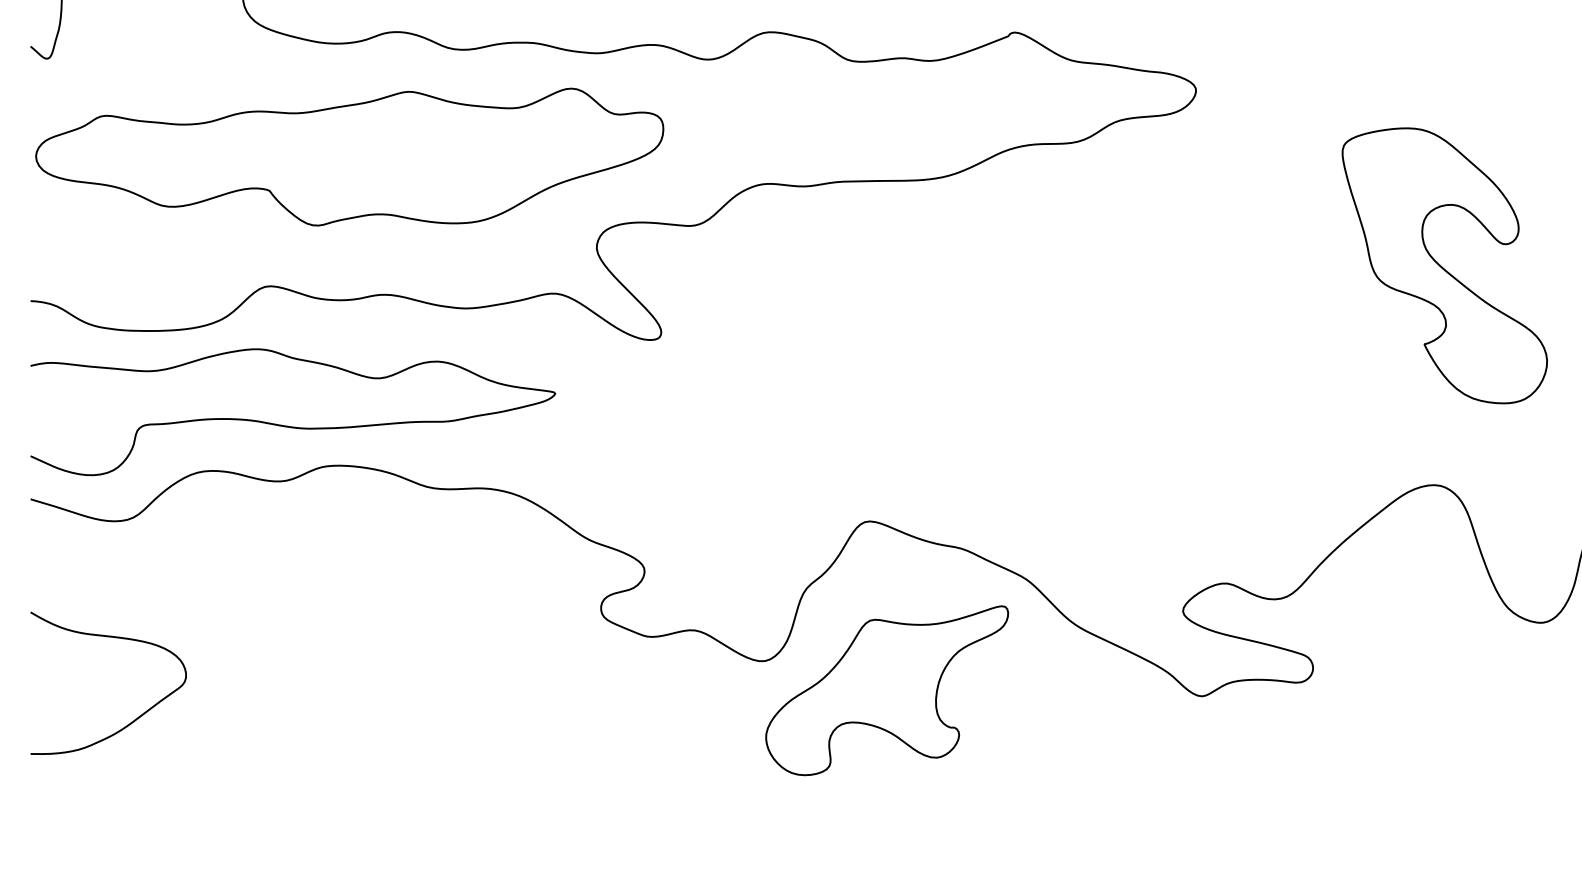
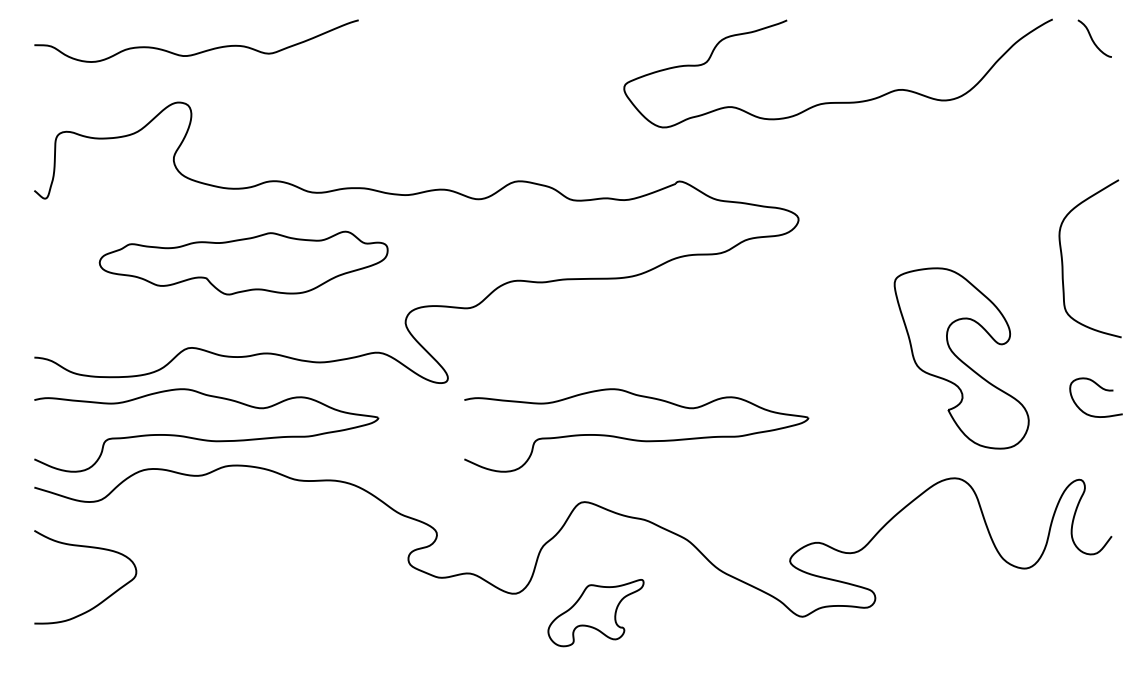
part: (349, 156) -> (243, 262), size x0.7
part: (1444, 265) -> (961, 358), moved
part: (948, 425) -> (636, 439), added
part: (886, 689) -> (595, 612), size x0.6
curve: (136, 717) -> (103, 599), moved

